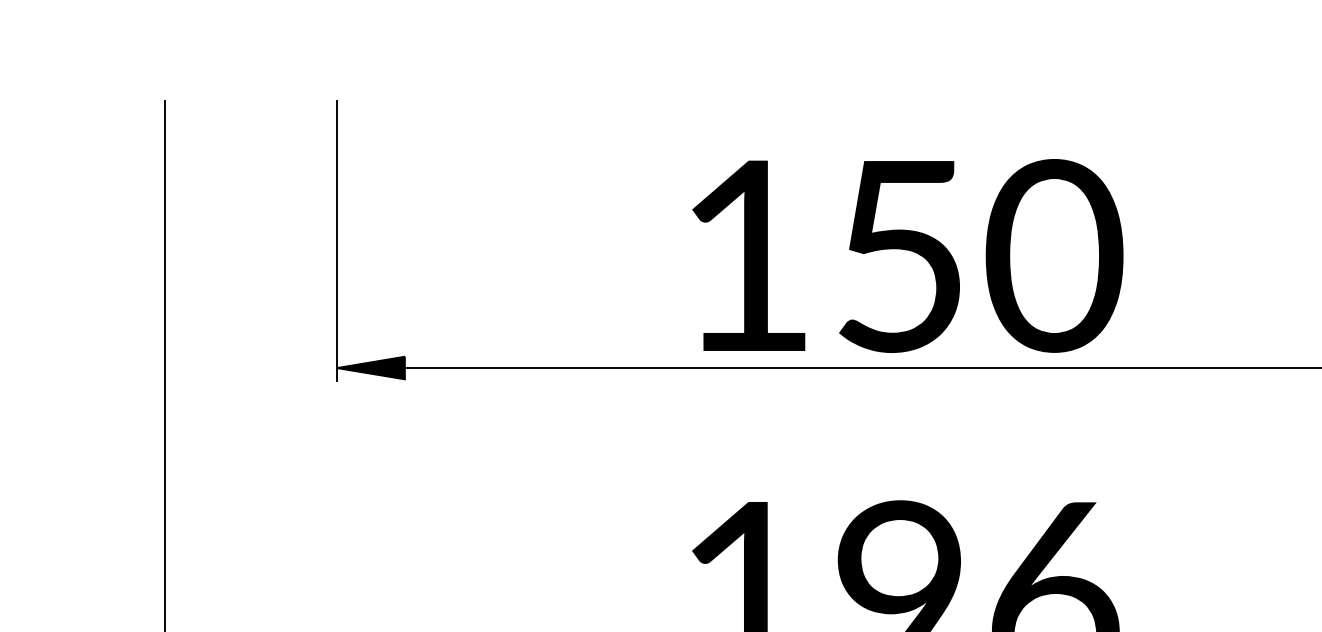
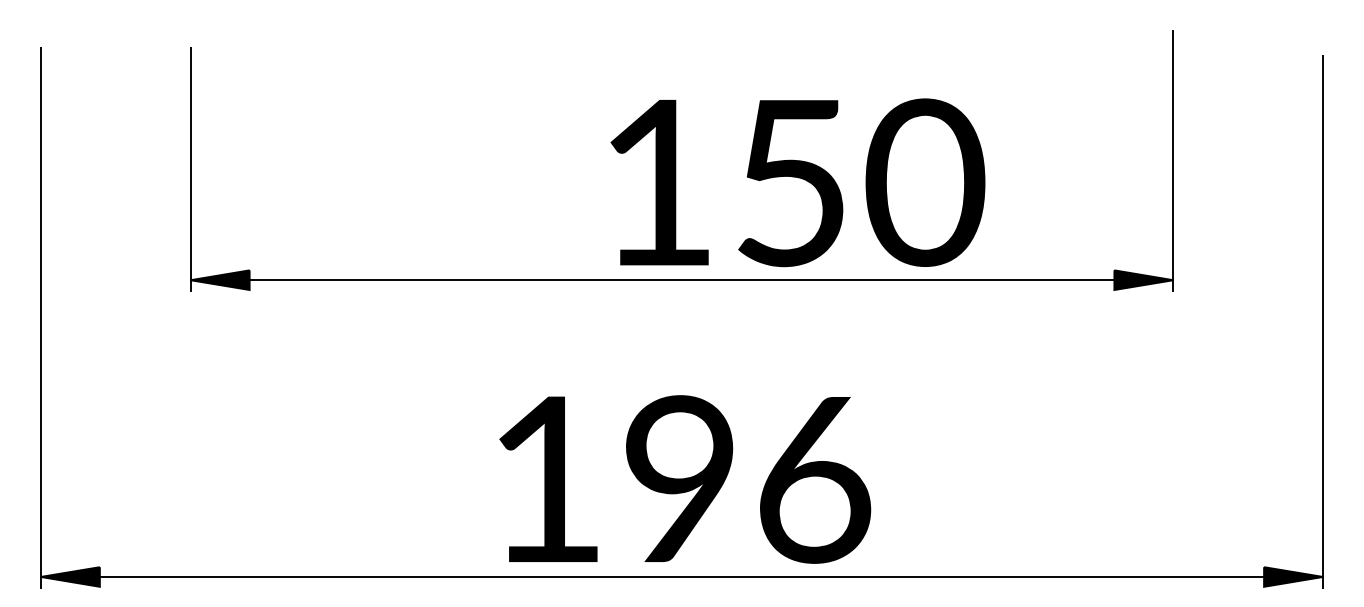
text: (907, 255) -> (797, 182), moved

